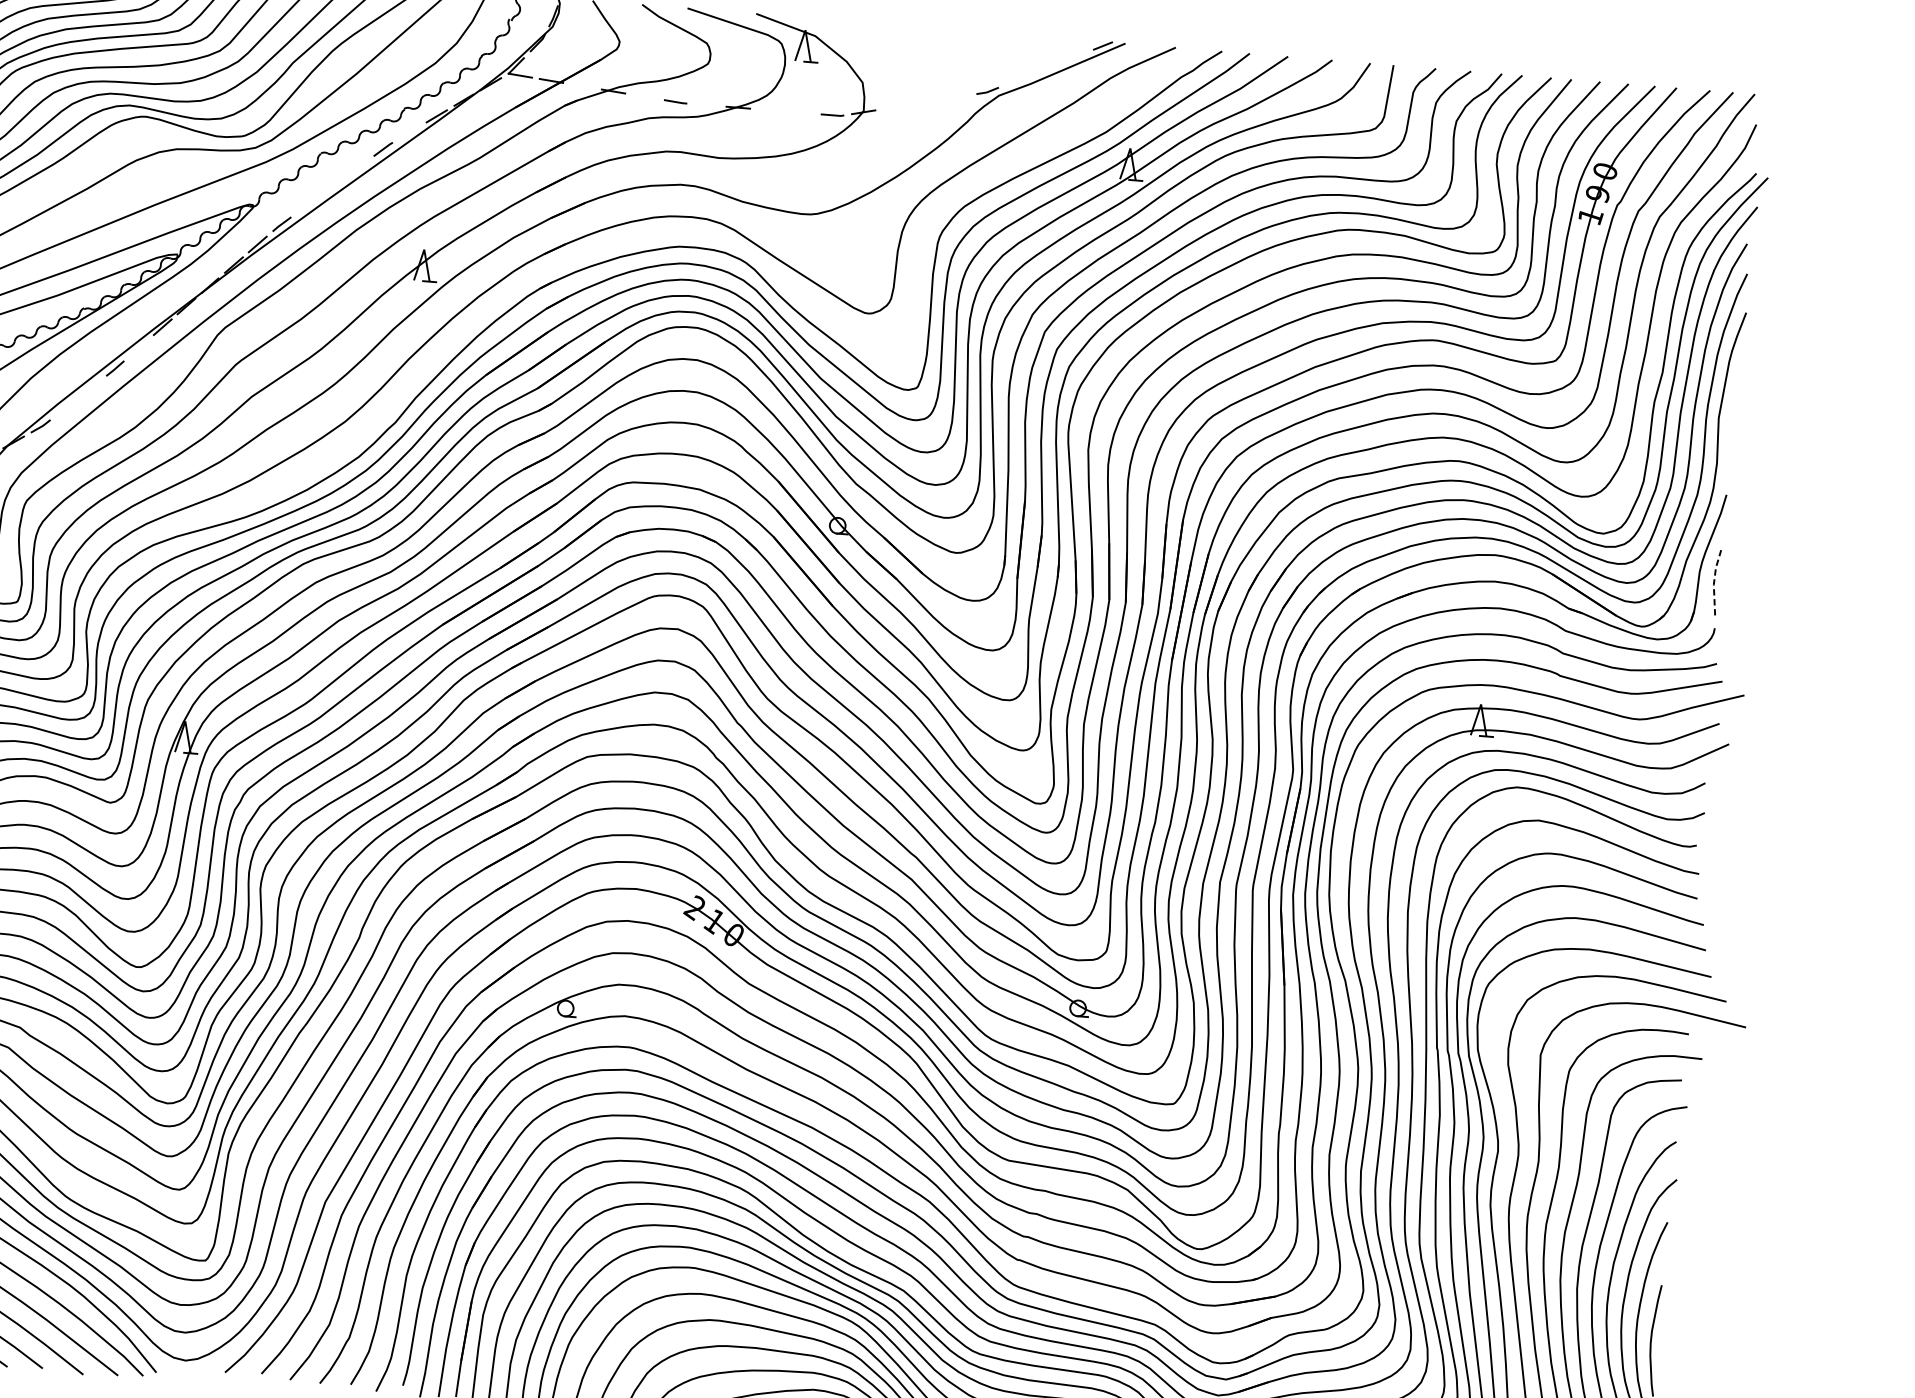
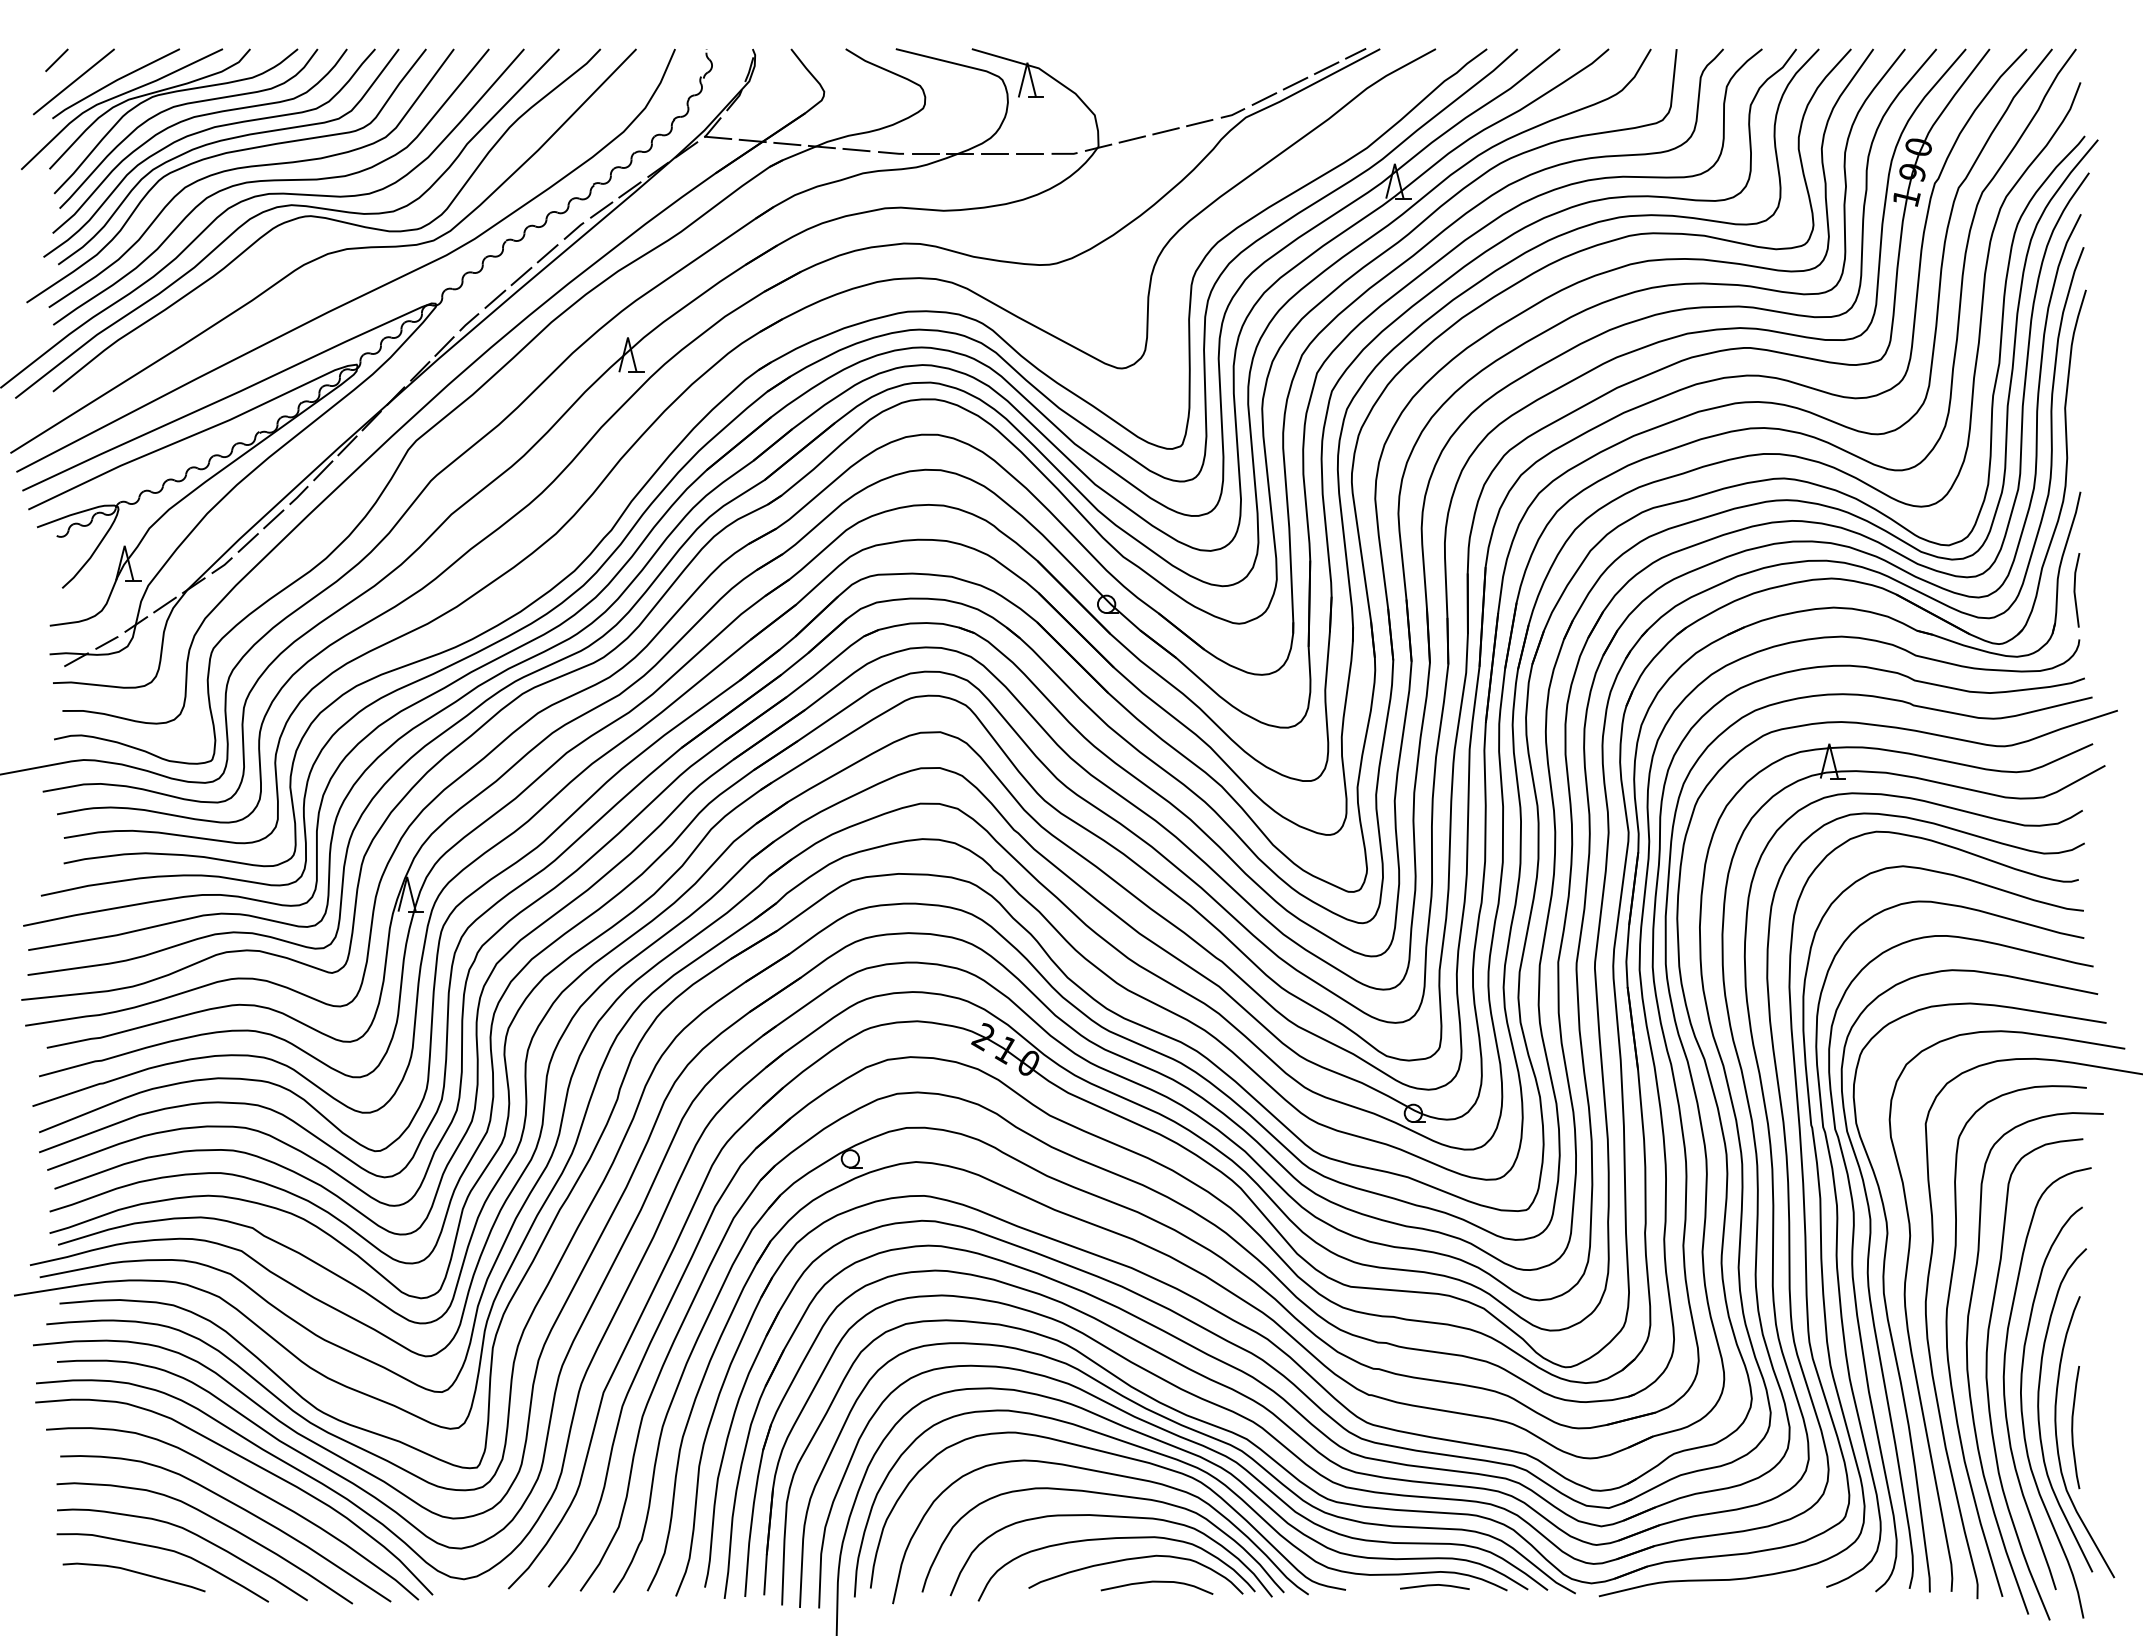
line: (1075, 57) -> (1326, 68), added
line: (1046, 68) -> (1295, 83), added
line: (1017, 79) -> (1264, 98), added
line: (582, 85) -> (787, 143), added
line: (644, 96) -> (856, 149), added
line: (956, 96) -> (1199, 122), added
line: (925, 102) -> (1165, 131), added
line: (706, 104) -> (925, 153), added
line: (894, 107) -> (1131, 139), added
line: (770, 109) -> (995, 153), added
line: (800, 112) -> (1029, 153), added
line: (409, 131) -> (601, 209), added
line: (357, 167) -> (547, 253), added
line: (332, 186) -> (521, 276), added
line: (307, 204) -> (495, 298), added
line: (139, 347) -> (323, 470), added
line: (90, 388) -> (273, 519), added
line: (65, 407) -> (247, 542), added
line: (1713, 583) -> (2074, 590), dashed -> solid

